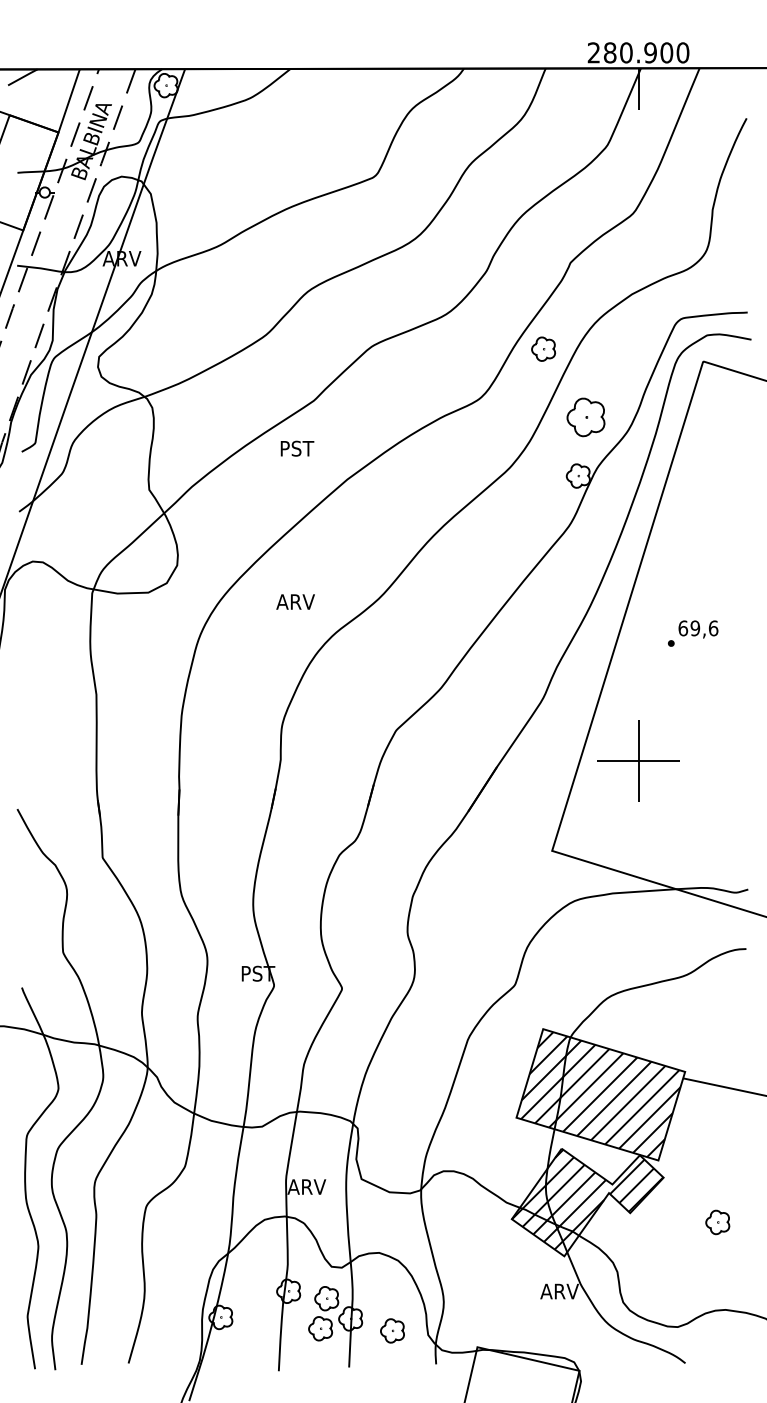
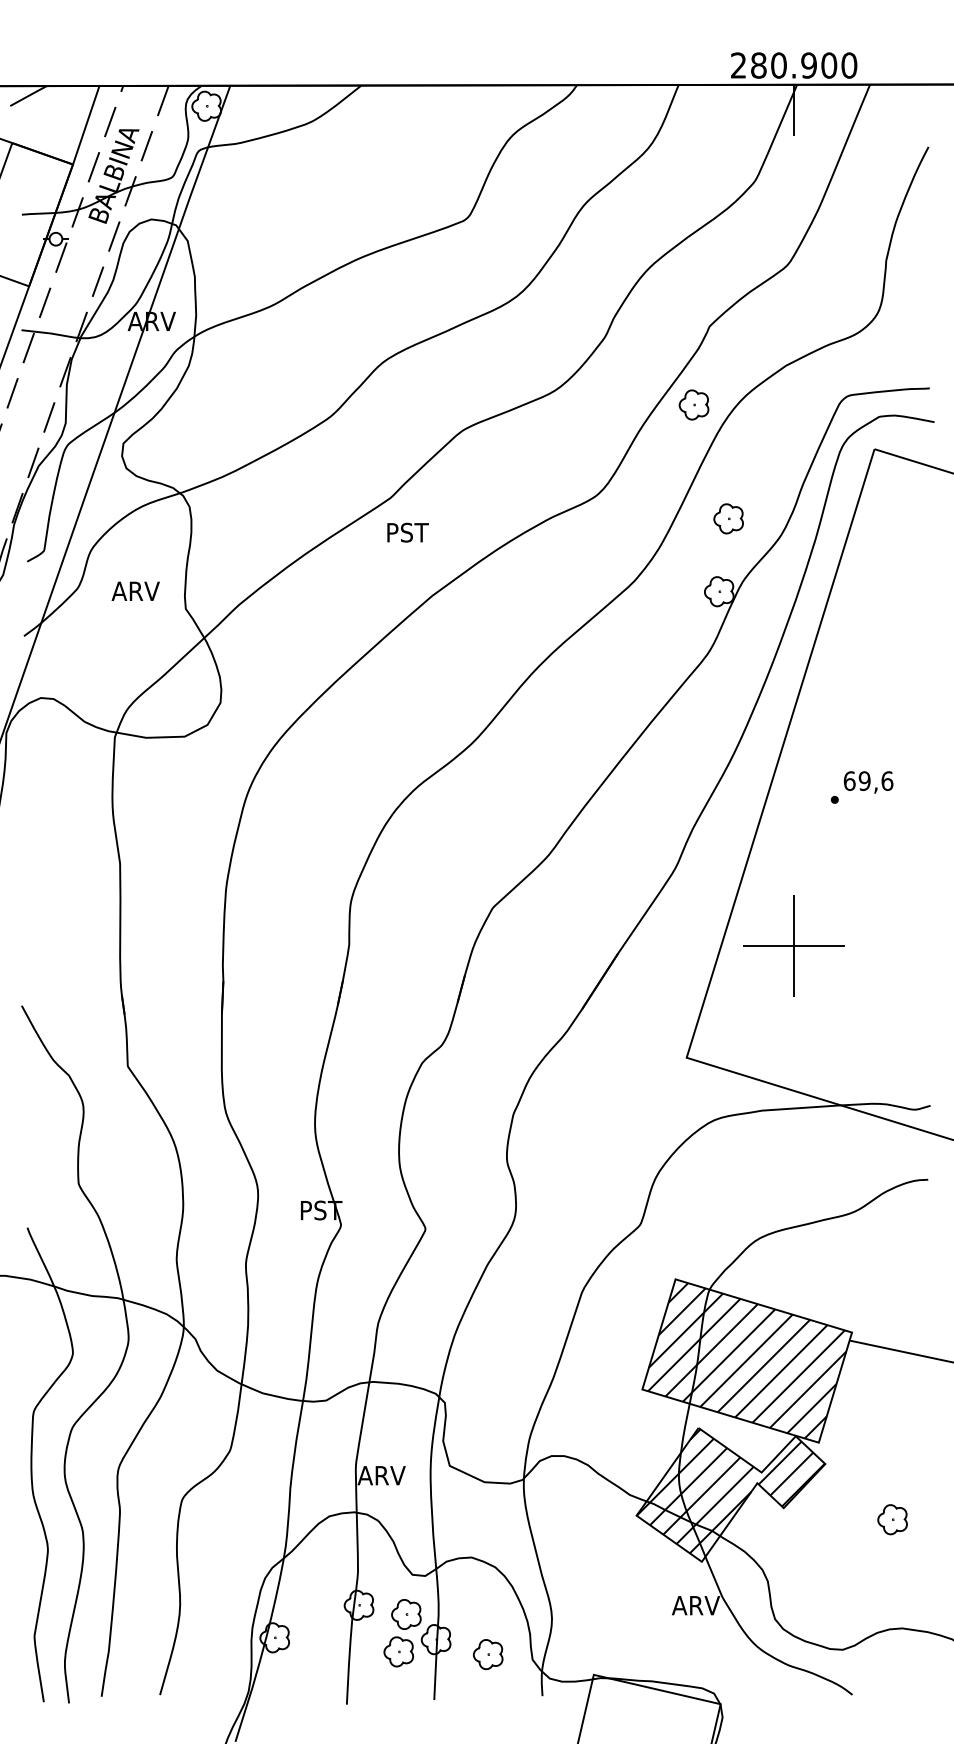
part: (543, 348) -> (693, 404), moved
part: (585, 417) -> (728, 518), size x0.62
text: (297, 448) -> (407, 532), moved
text: (295, 601) -> (135, 590), moved

